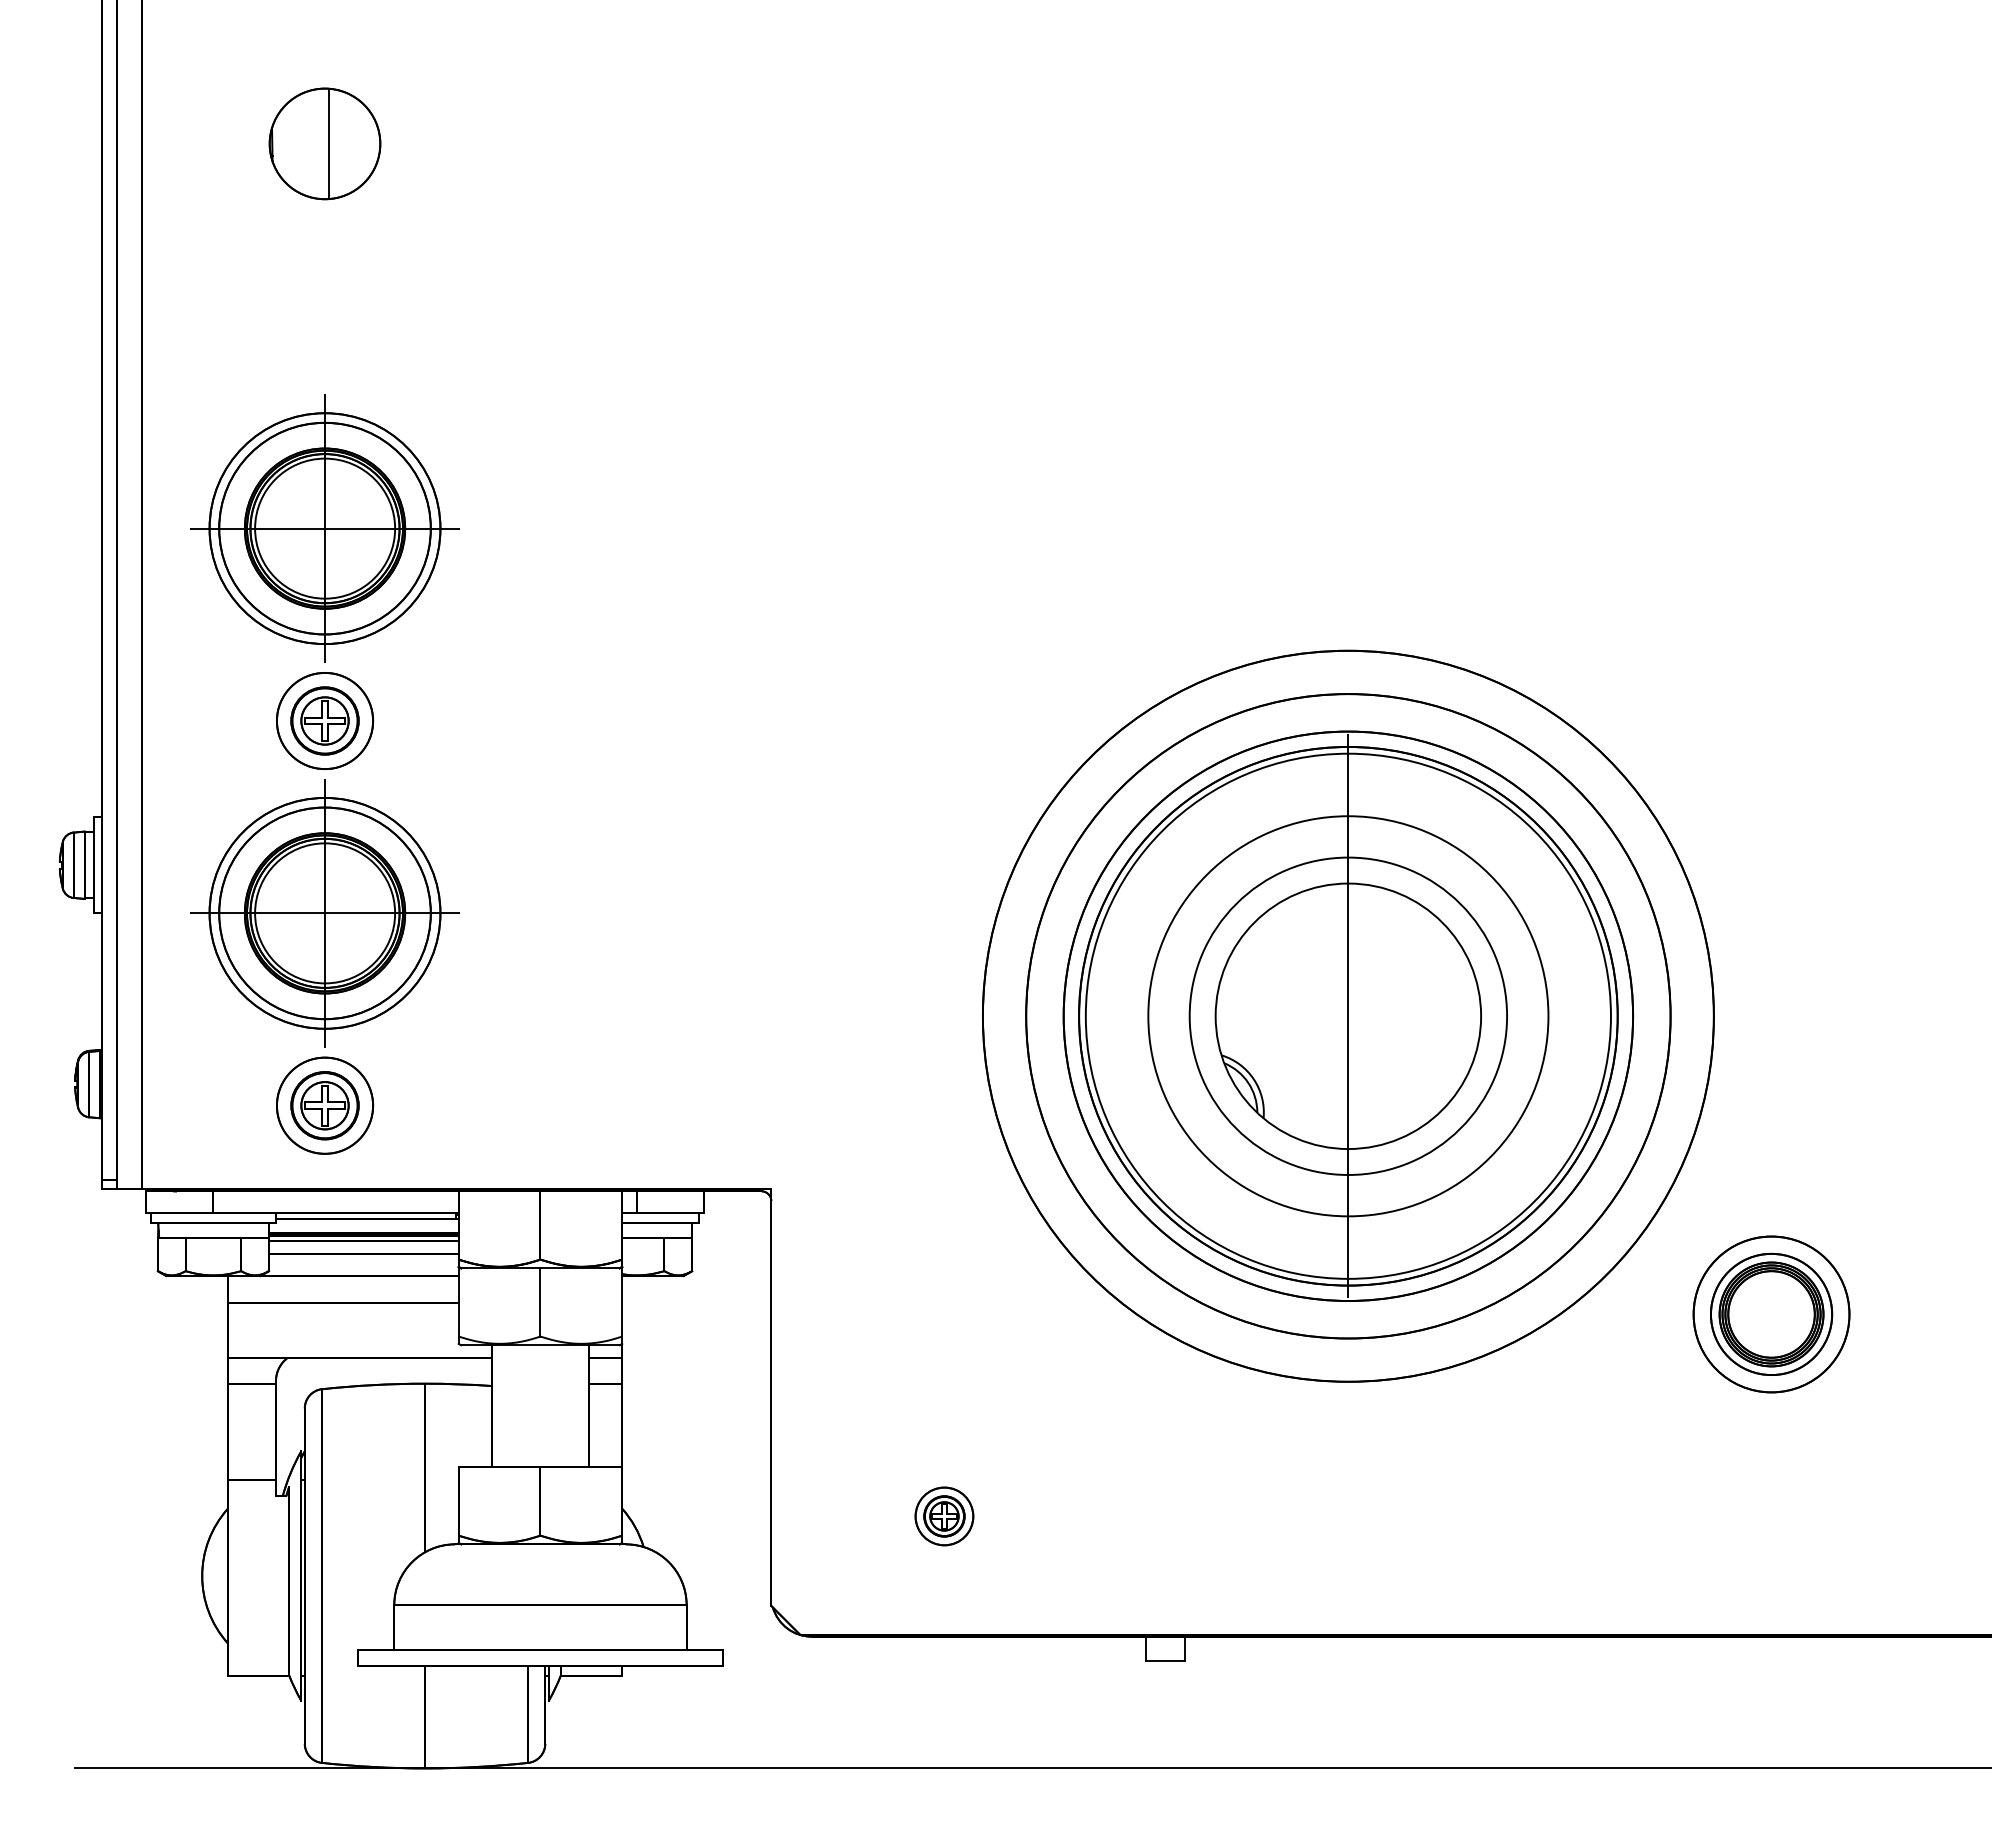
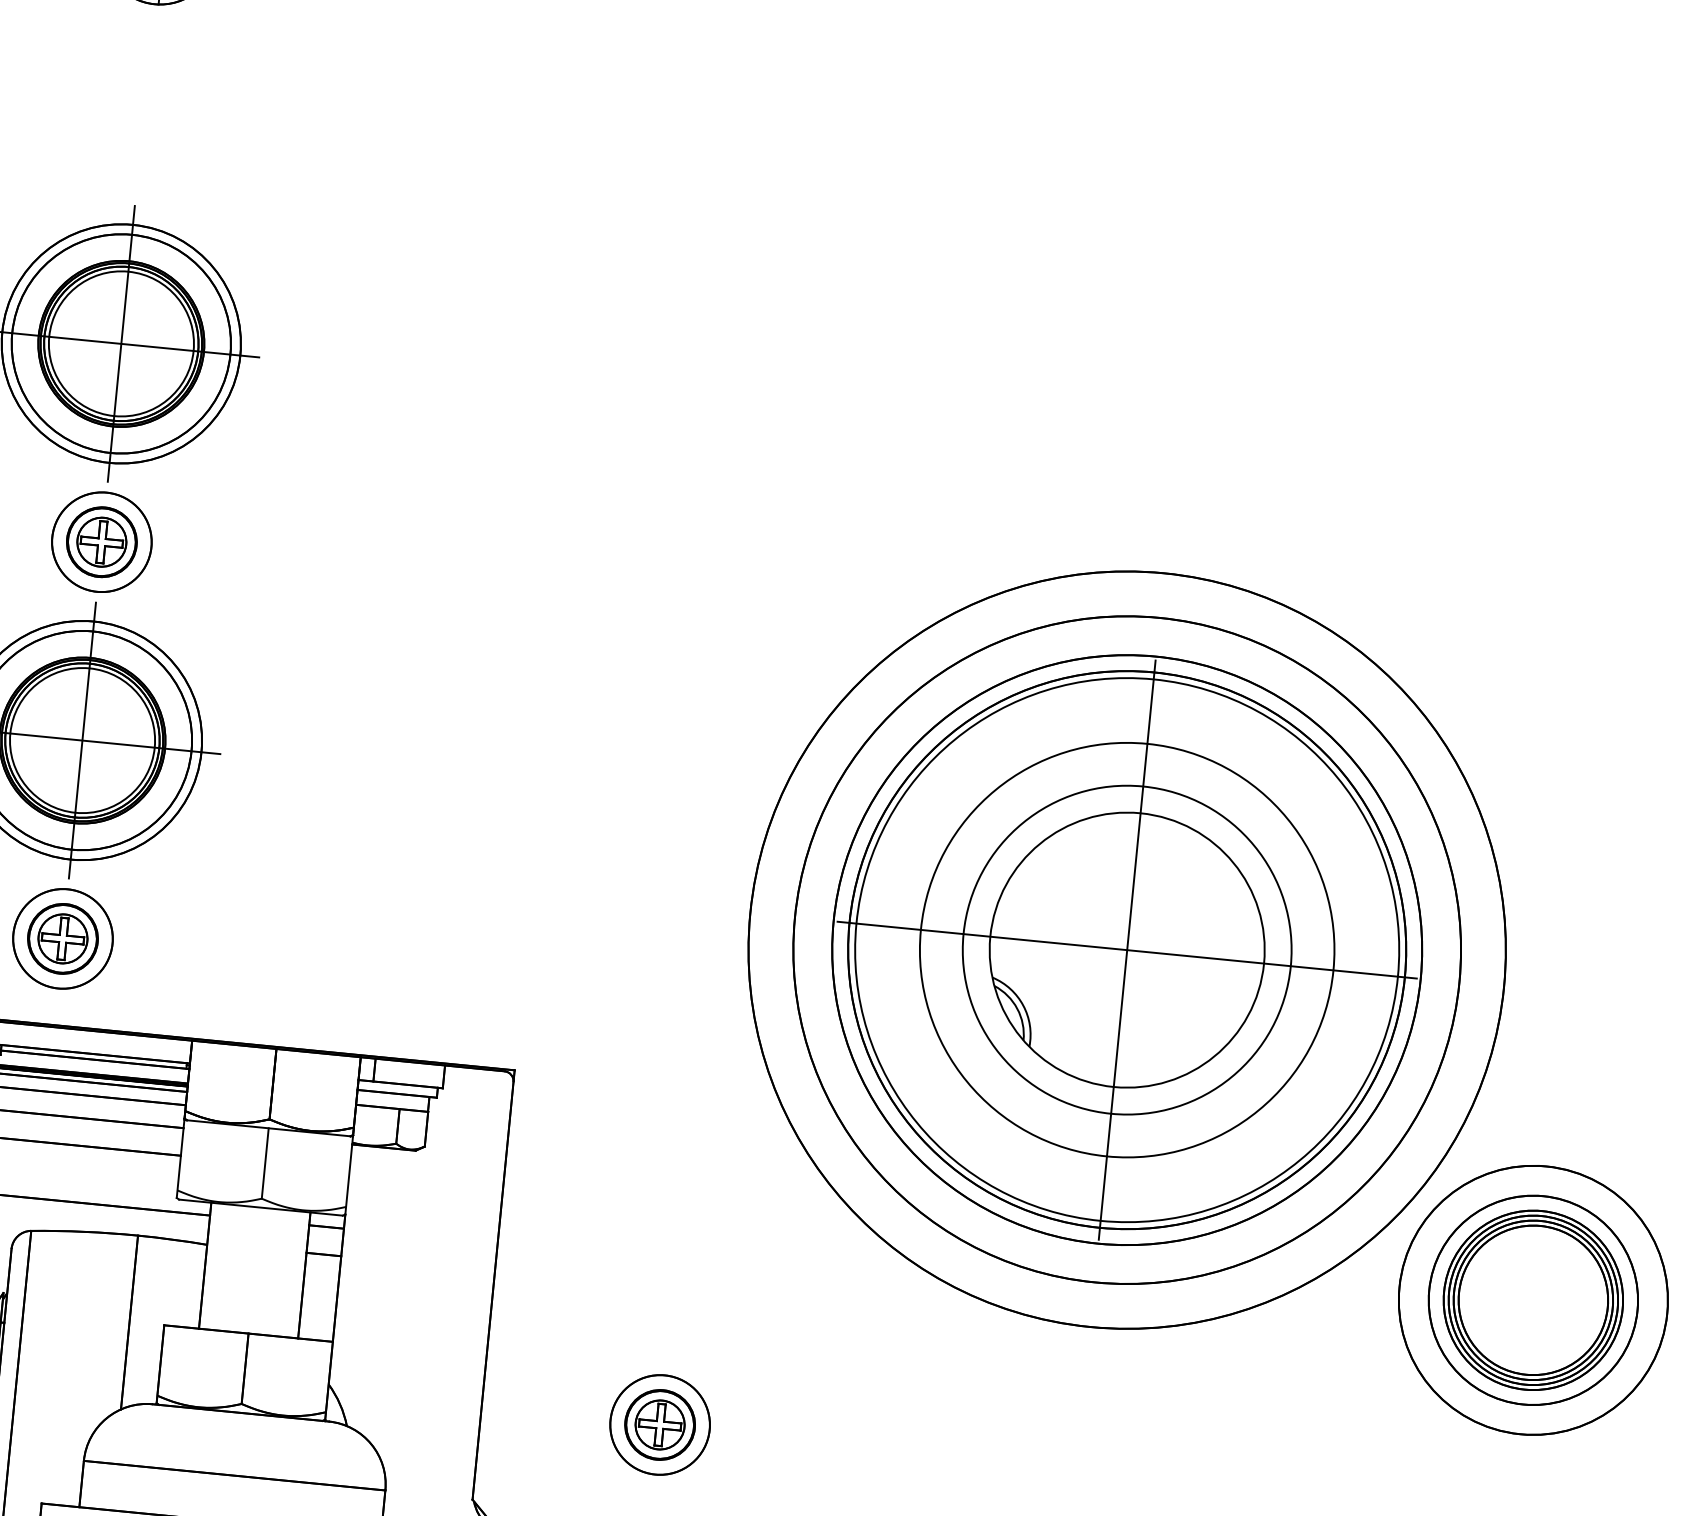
line: (1348, 1016) -> (1127, 950), added
part: (1771, 1314) -> (1533, 1300), size x1.67
part: (944, 1516) -> (660, 1425), size x1.67

